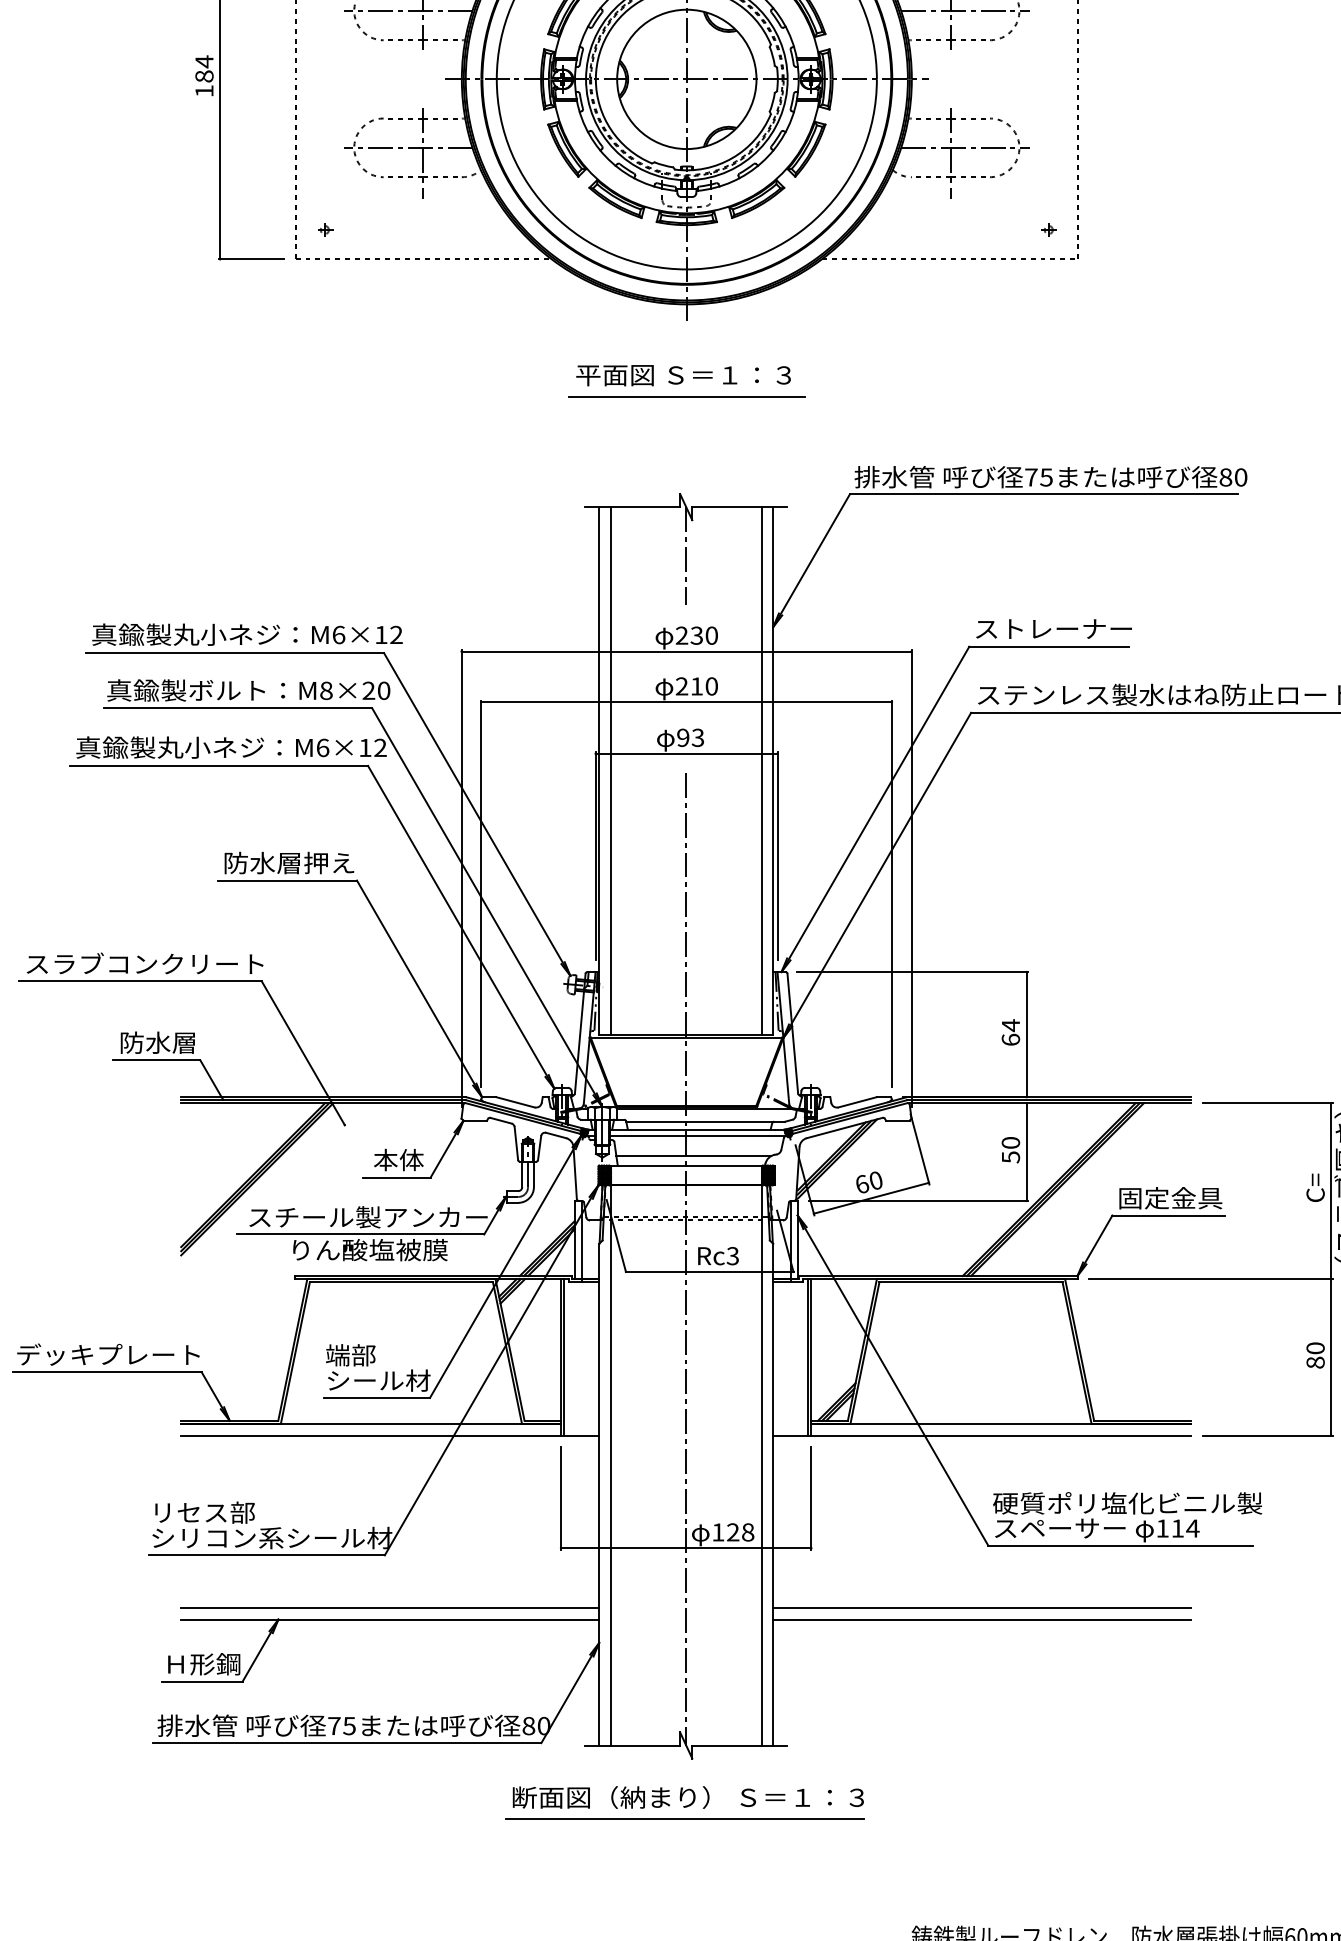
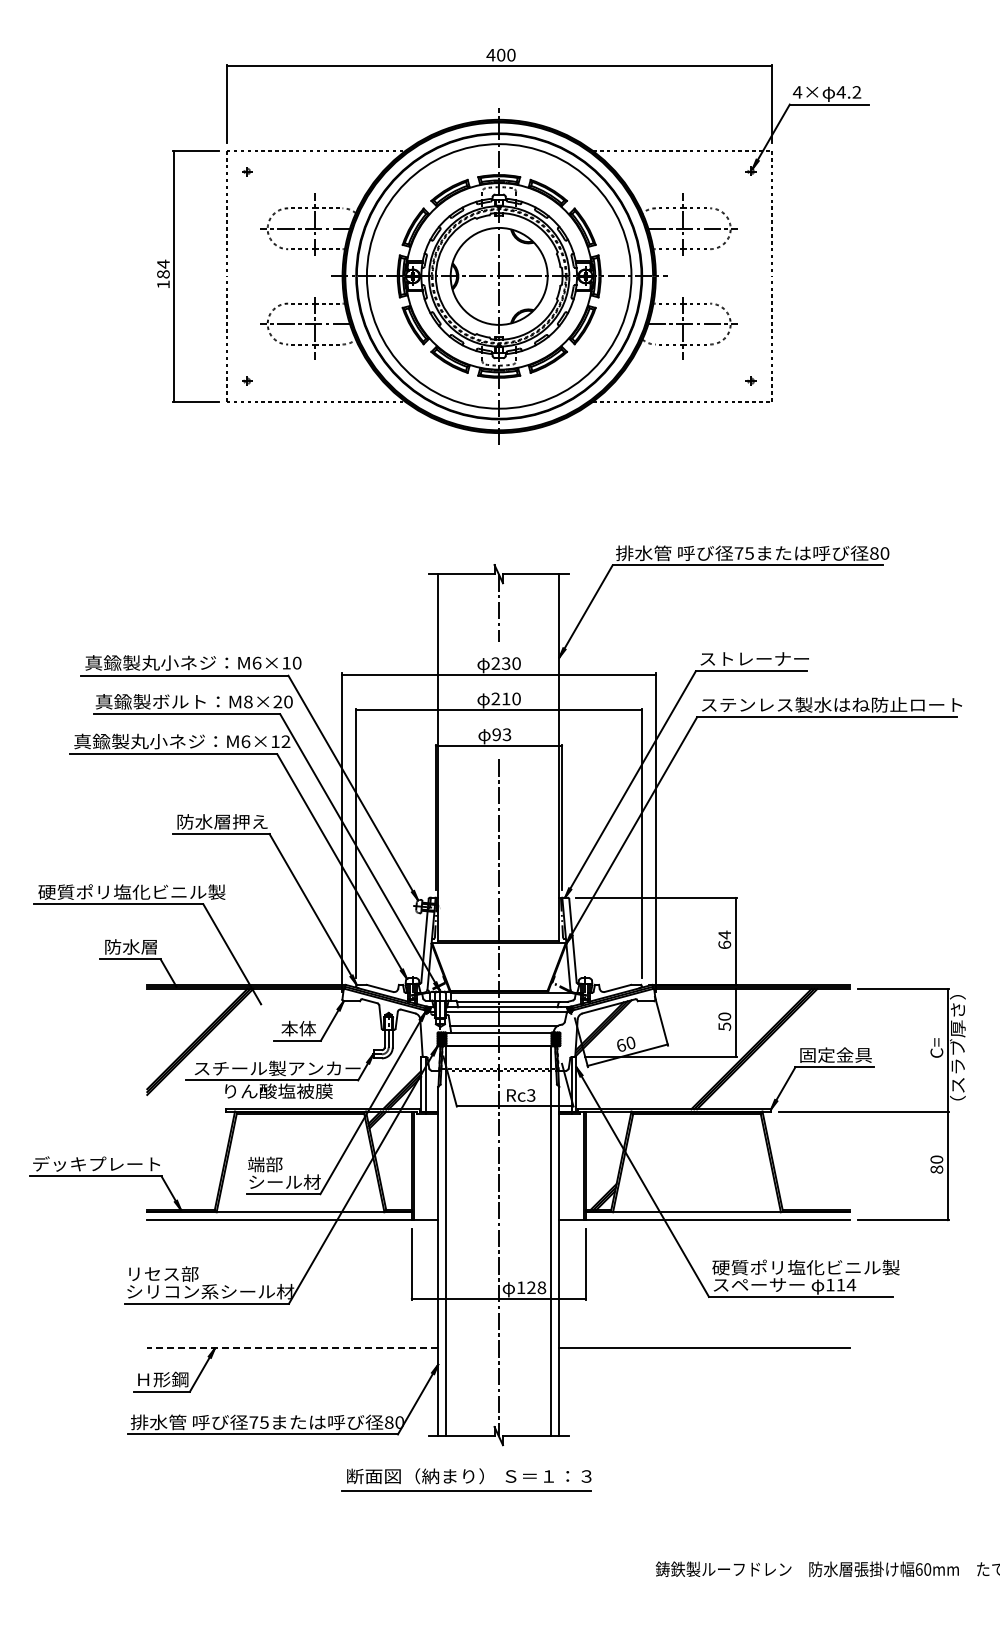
part: (685, 381) -> (498, 486), removed
text: (395, 634) -> (296, 662), M6×12 -> M6×10
line: (611, 770) -> (446, 757), removed
line: (761, 770) -> (551, 757), removed
text: (158, 963) -> (131, 891), スラブコンクリート -> 硬質ポリ塩化ビニル製
line: (389, 1608) -> (292, 1340), removed
line: (981, 1608) -> (704, 1340), removed
line: (389, 1619) -> (292, 1348), solid -> dashed
part: (684, 1802) -> (466, 1479), moved

